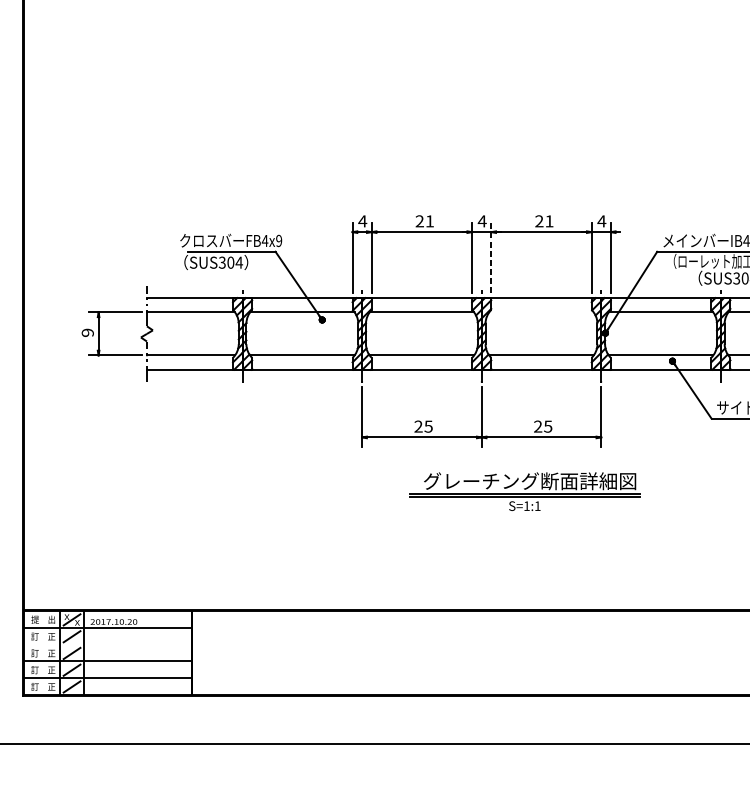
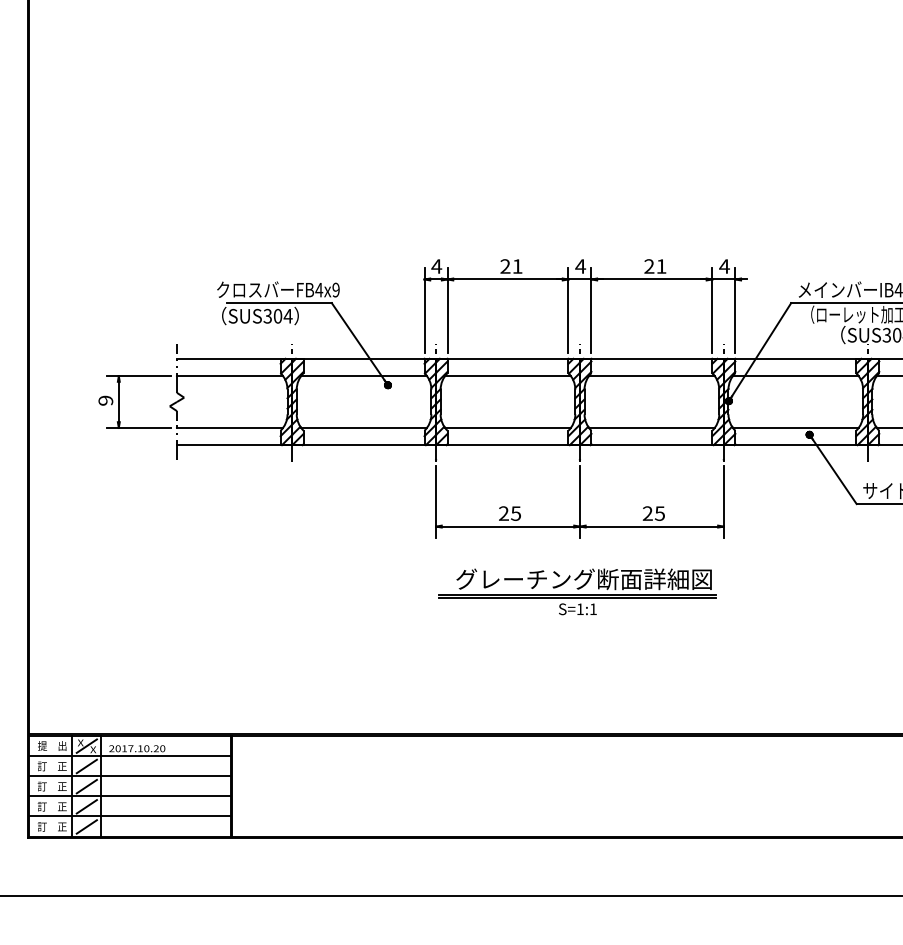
line: (491, 257) -> (591, 310), dashed -> solid
line: (541, 312) -> (651, 376), added
part: (524, 491) -> (577, 591), moved
line: (107, 645) -> (129, 776), added

